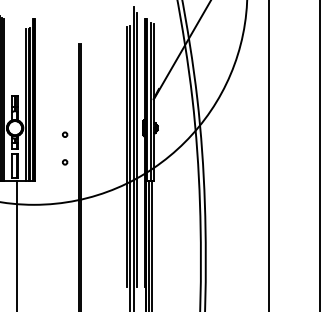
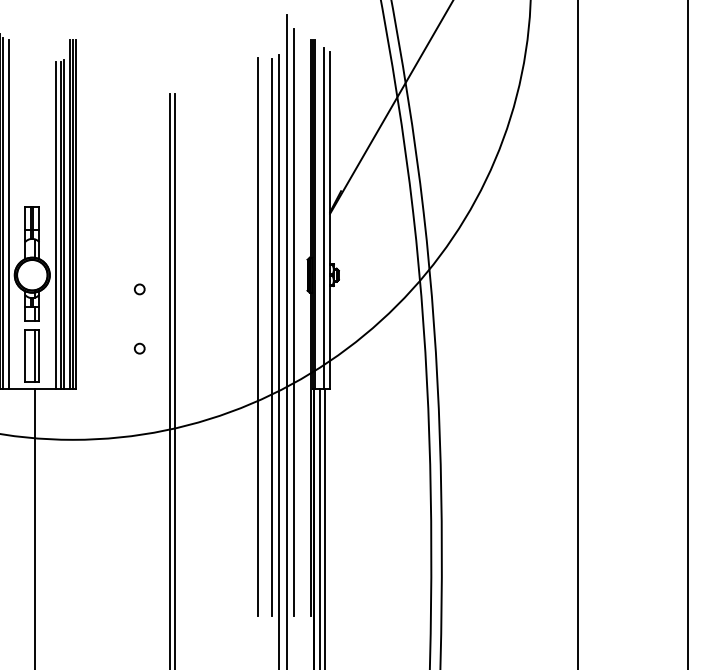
line: (120, 156) -> (258, 336), added

